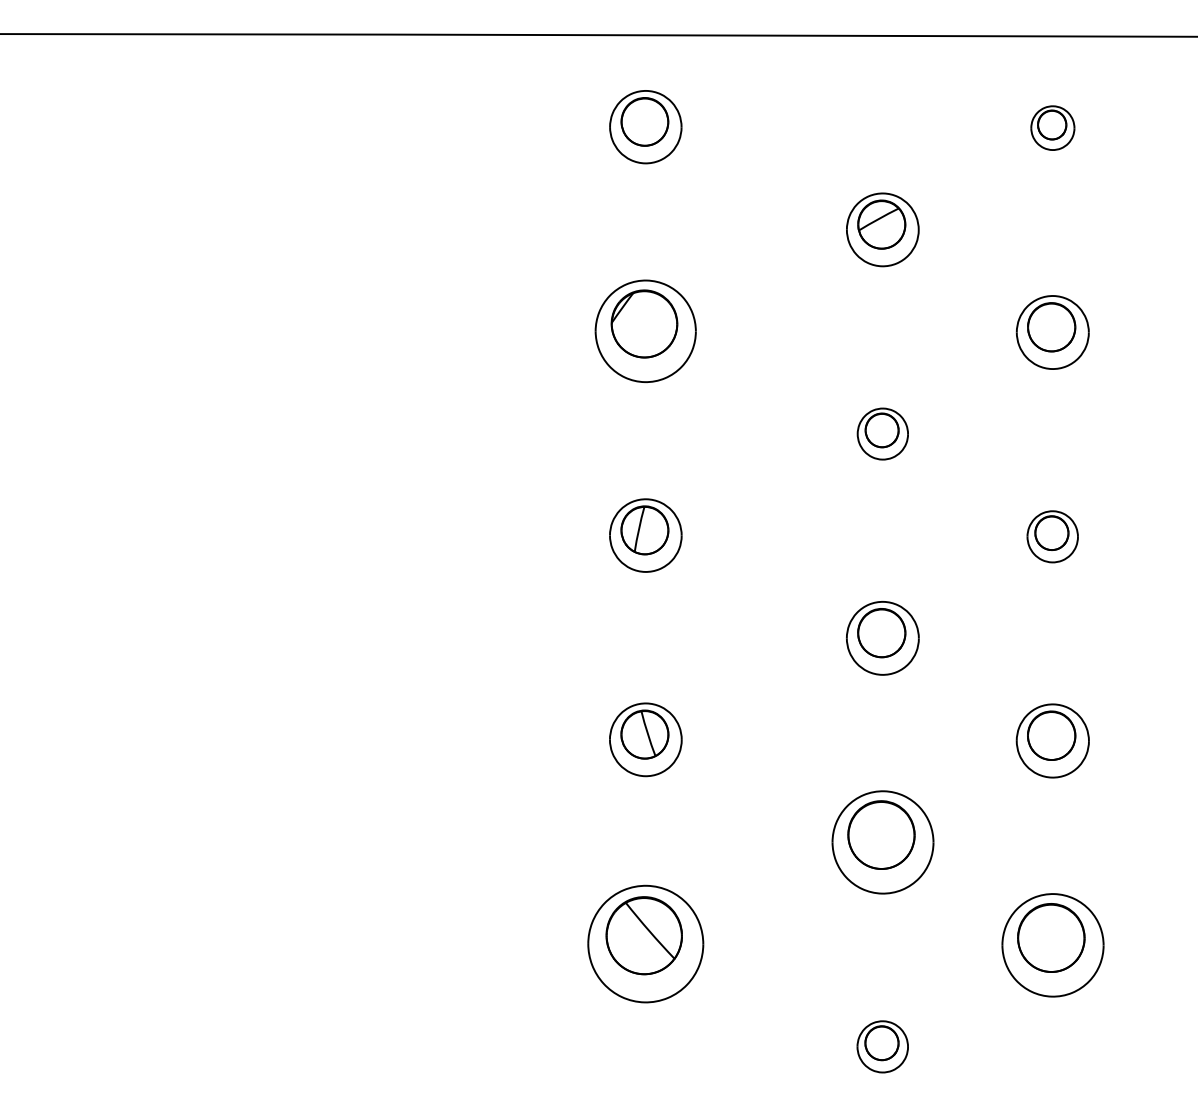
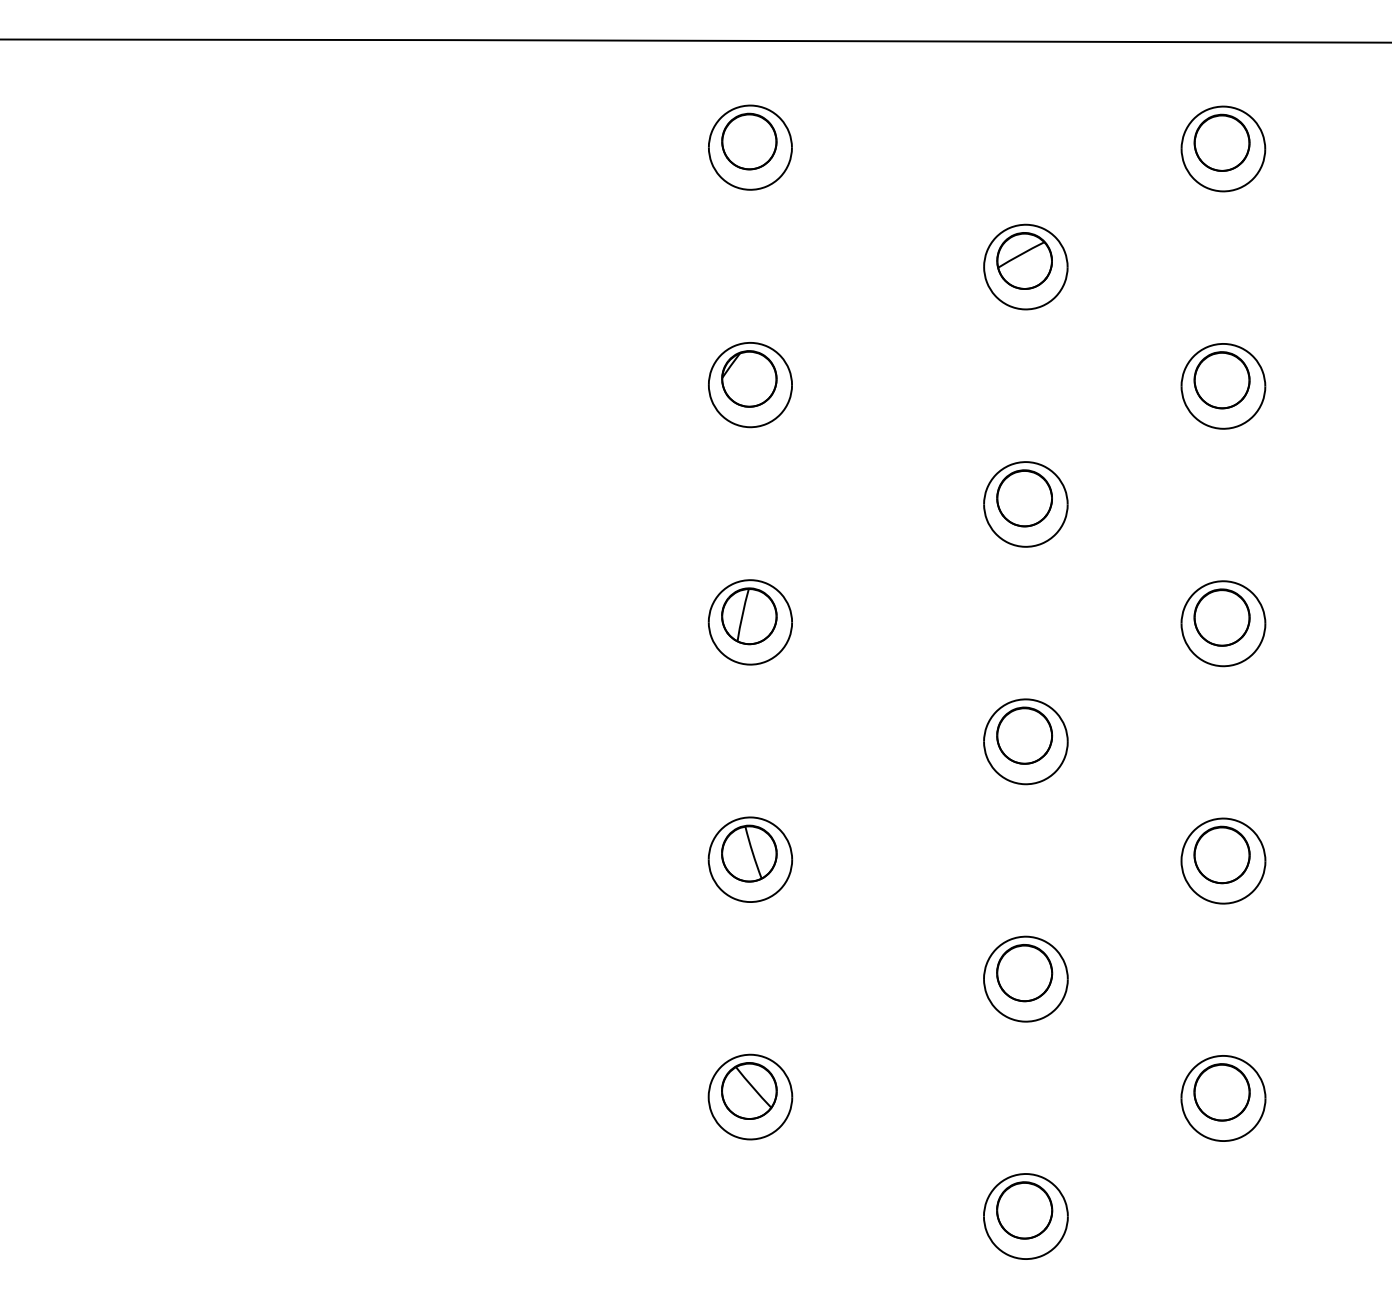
part: (1052, 127) -> (1223, 148), size x1.67
part: (645, 331) -> (750, 385), size x0.71
part: (882, 433) -> (1025, 503), size x1.43
part: (1052, 536) -> (1223, 623), size x1.43
part: (882, 842) -> (1025, 979), size x0.71
part: (645, 943) -> (750, 1096), size x0.62
part: (1052, 944) -> (1223, 1097), size x0.71
part: (882, 1046) -> (1025, 1216), size x1.43

